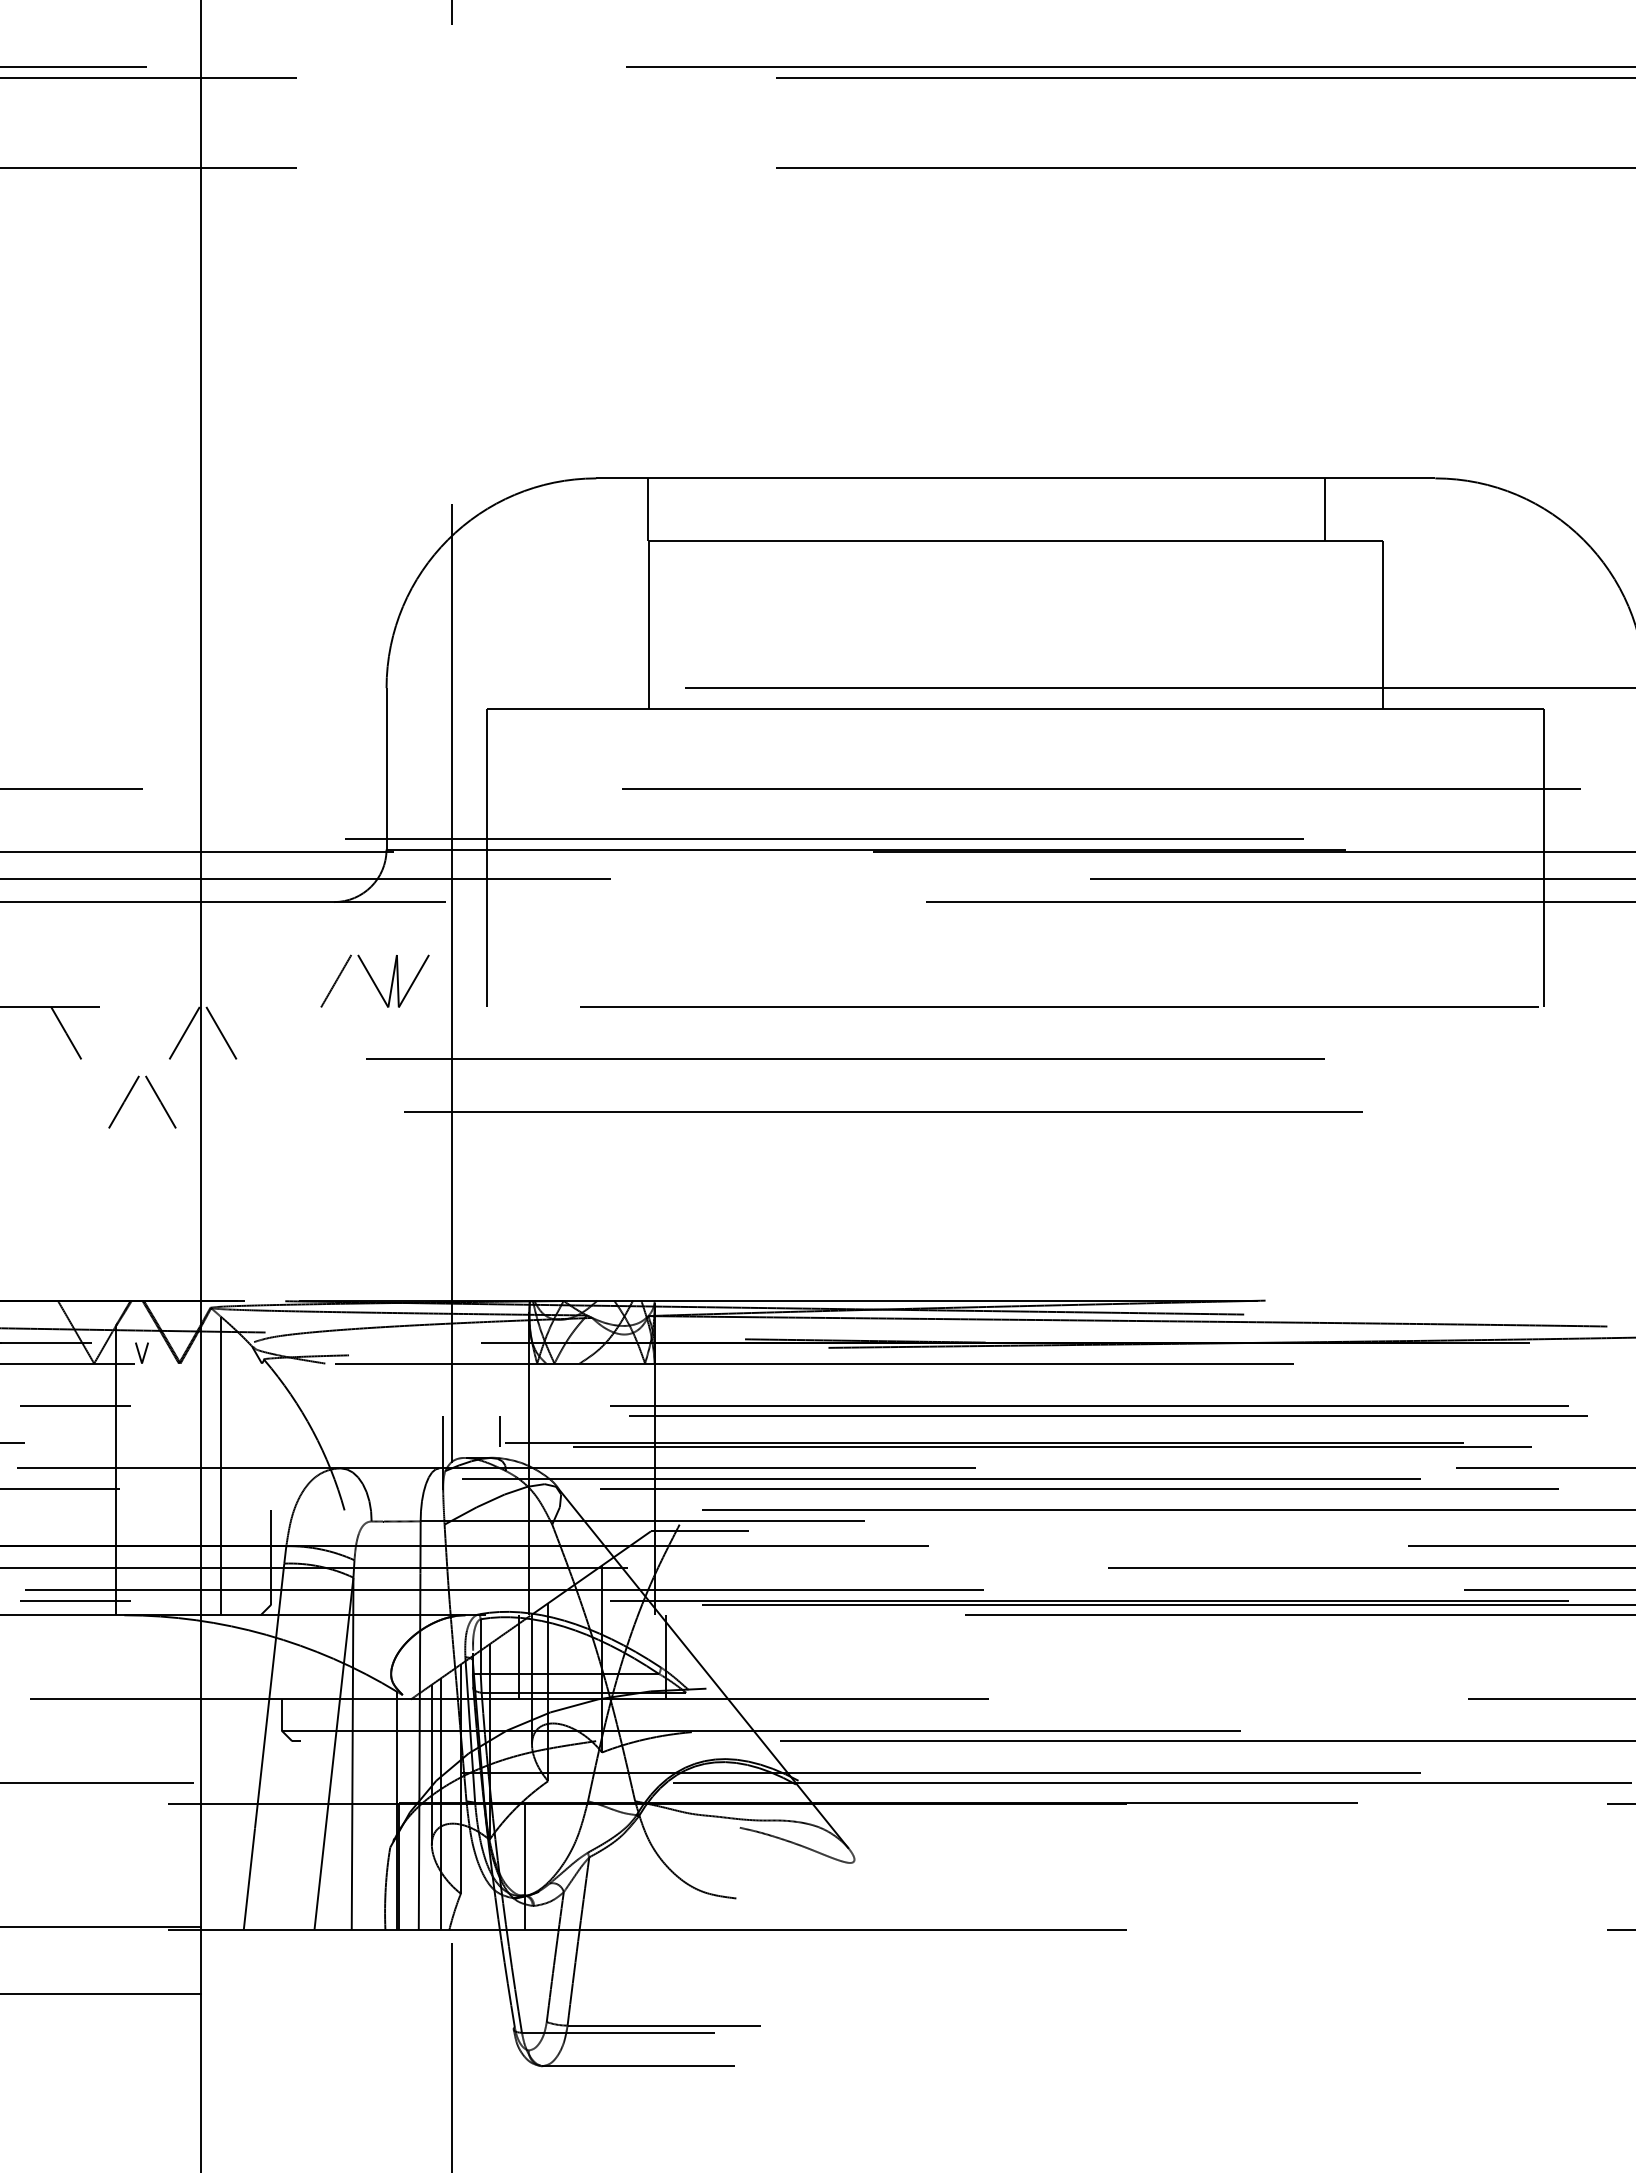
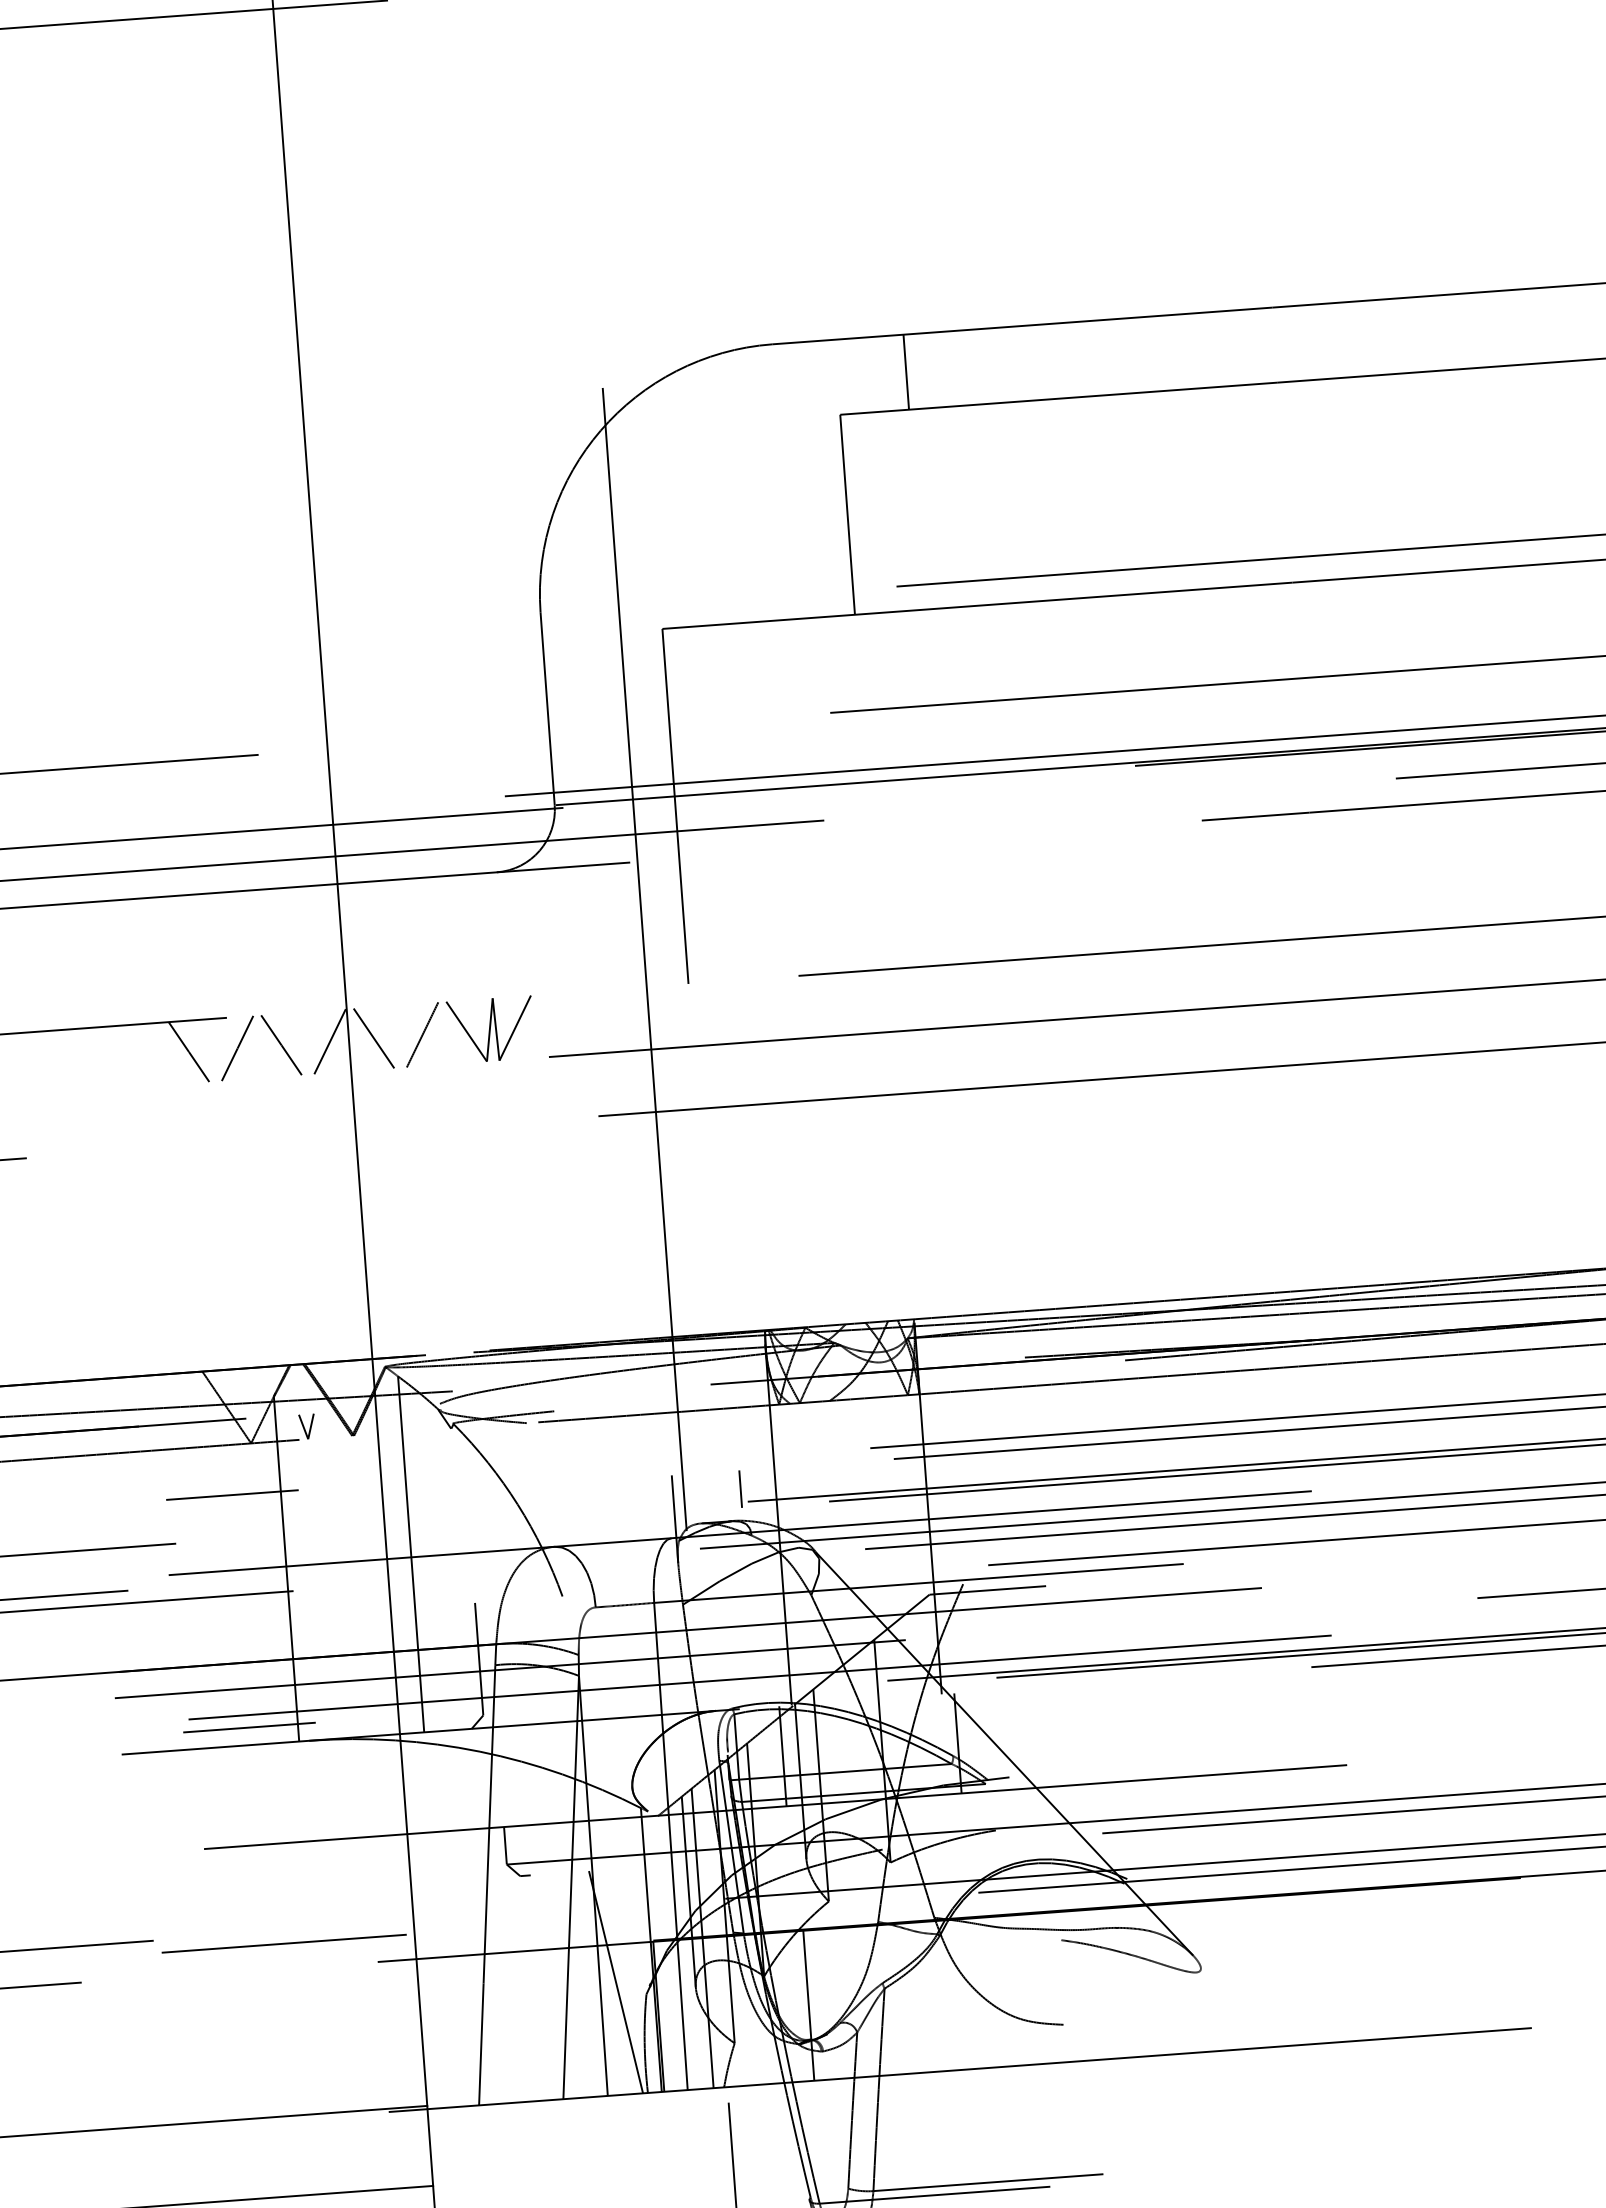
line: (648, 509) -> (906, 371), moved
part: (374, 980) -> (468, 1030), moved
part: (155, 1095) -> (274, 1037), moved
line: (365, 1835) -> (615, 1982), added

